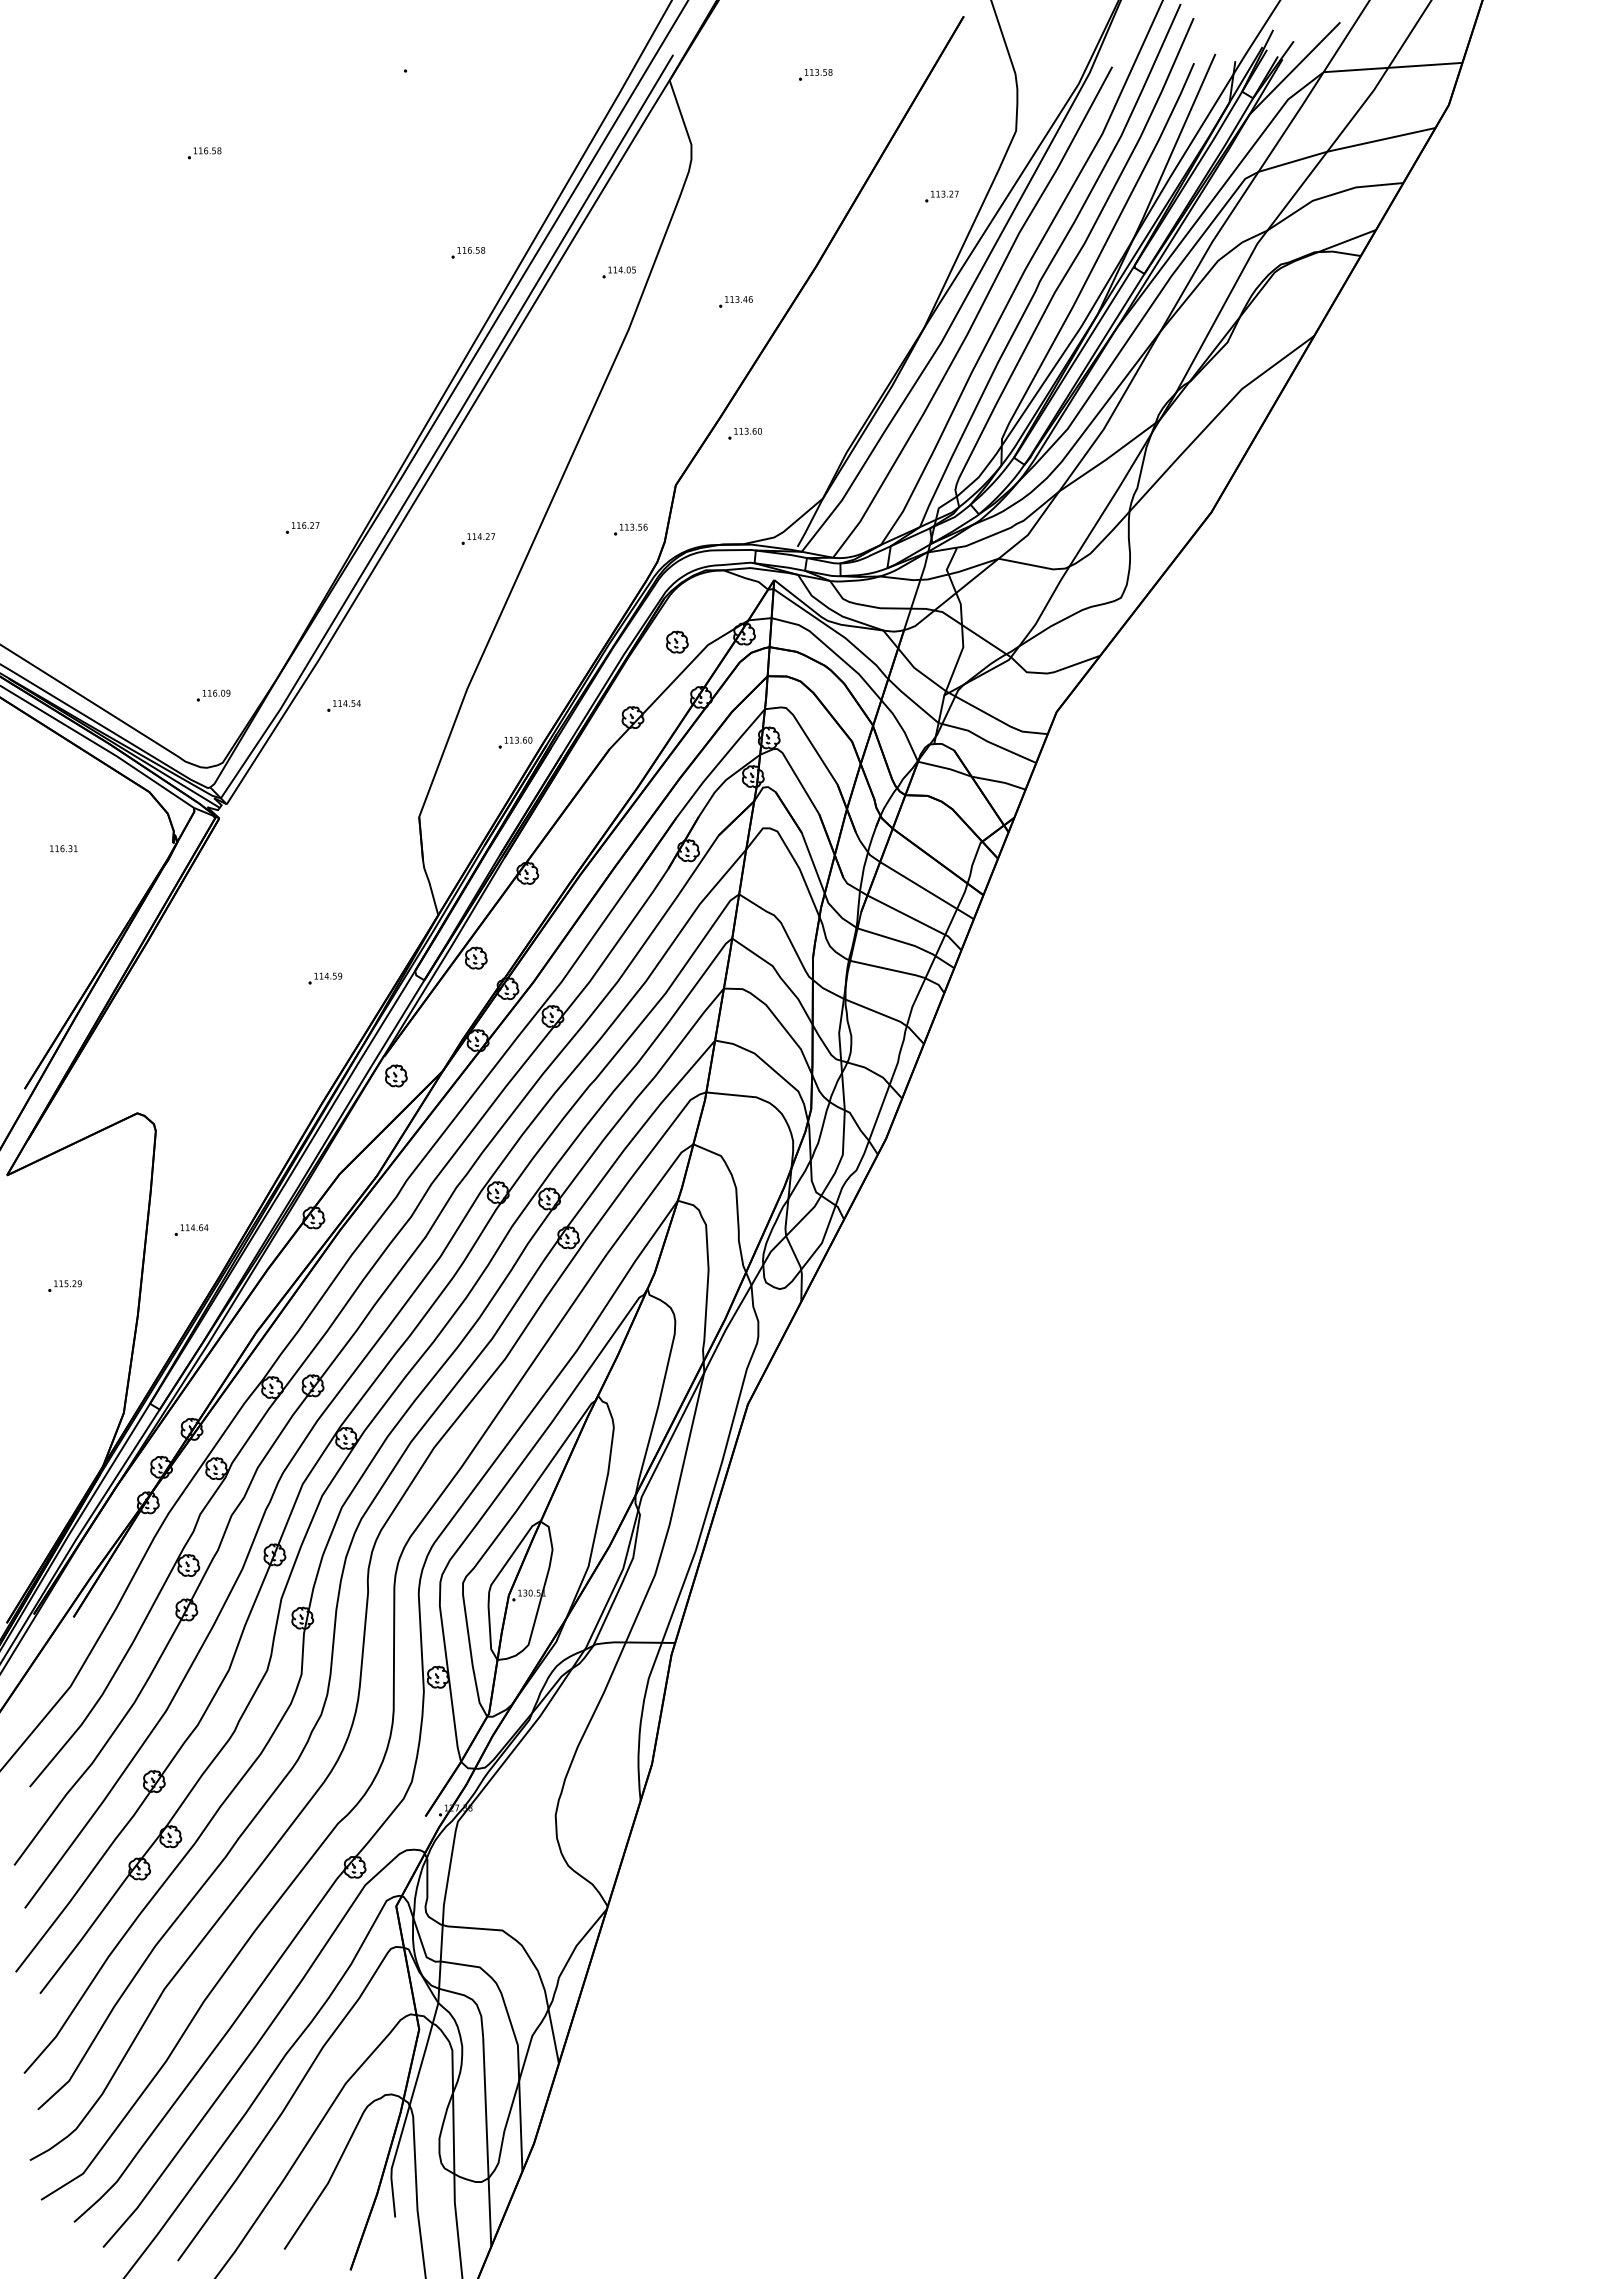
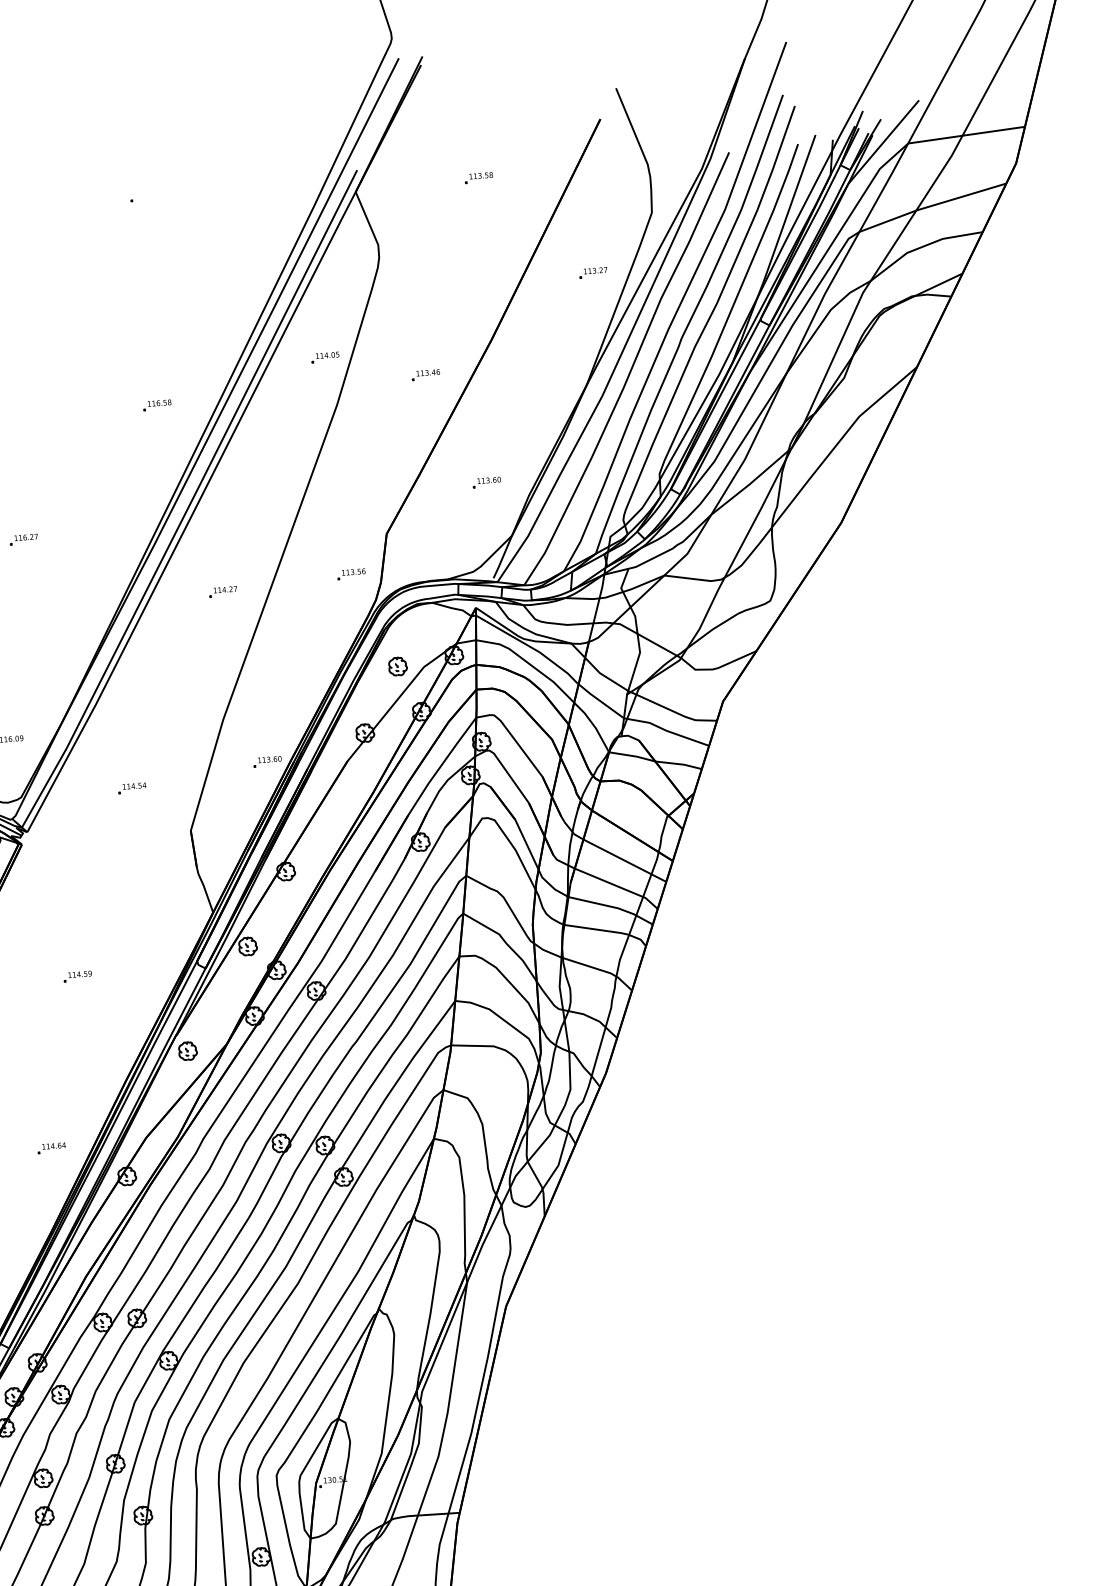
part: (468, 252) -> (157, 405), moved
part: (744, 433) -> (486, 482), moved
part: (302, 527) -> (23, 539), moved
part: (343, 705) -> (131, 788), moved
part: (325, 978) -> (77, 976), moved
part: (191, 1229) -> (51, 1147), moved

